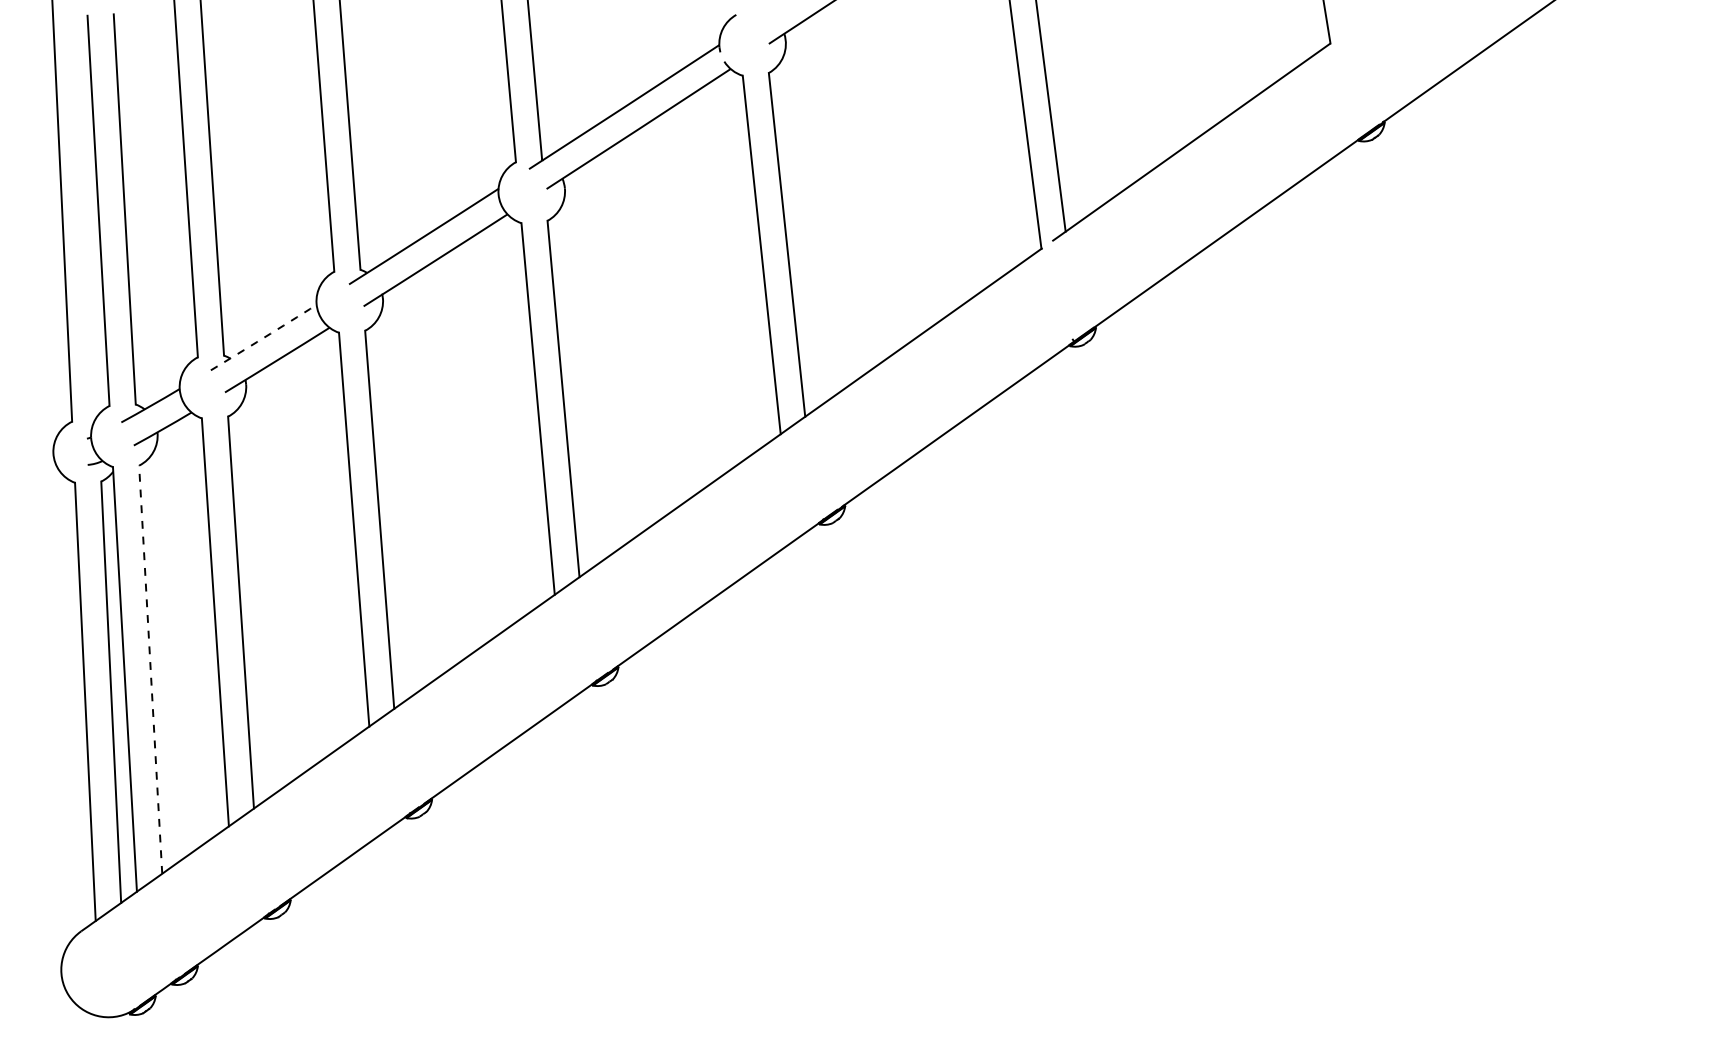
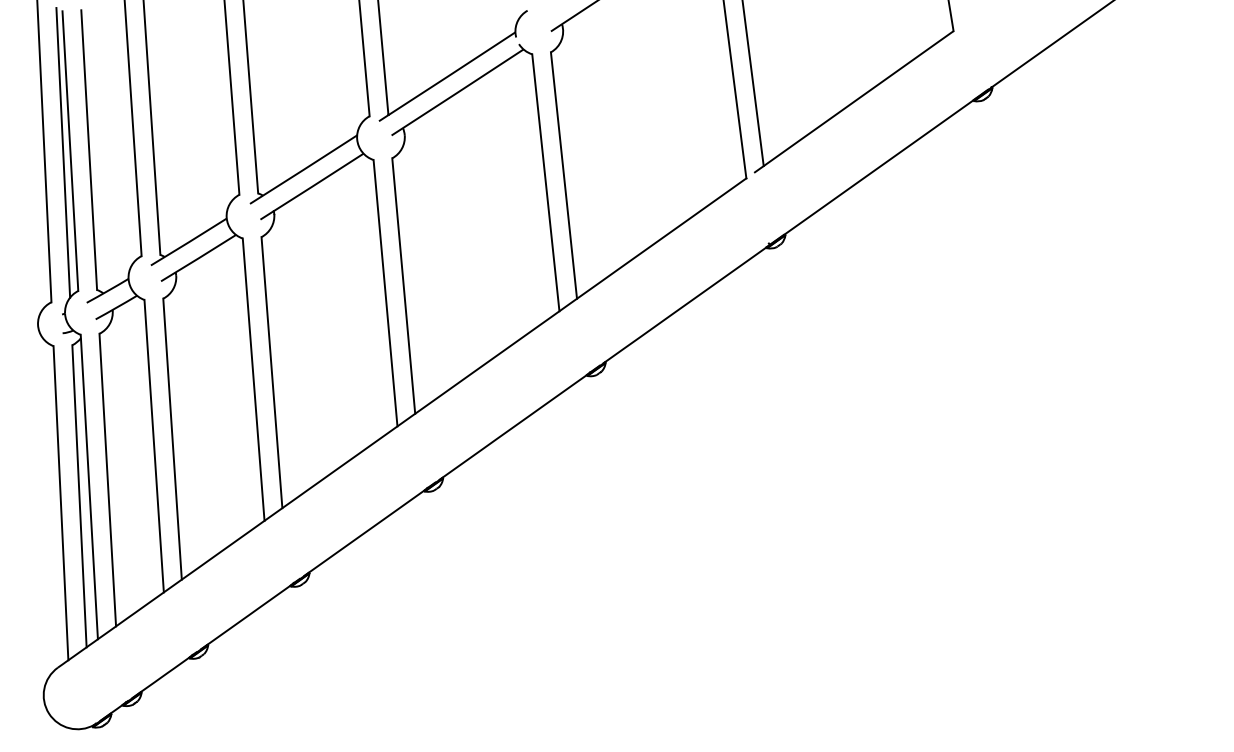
line: (88, 213) -> (63, 153), added
arc: (264, 337) -> (189, 241), dashed -> solid
line: (150, 669) -> (107, 479), dashed -> solid

